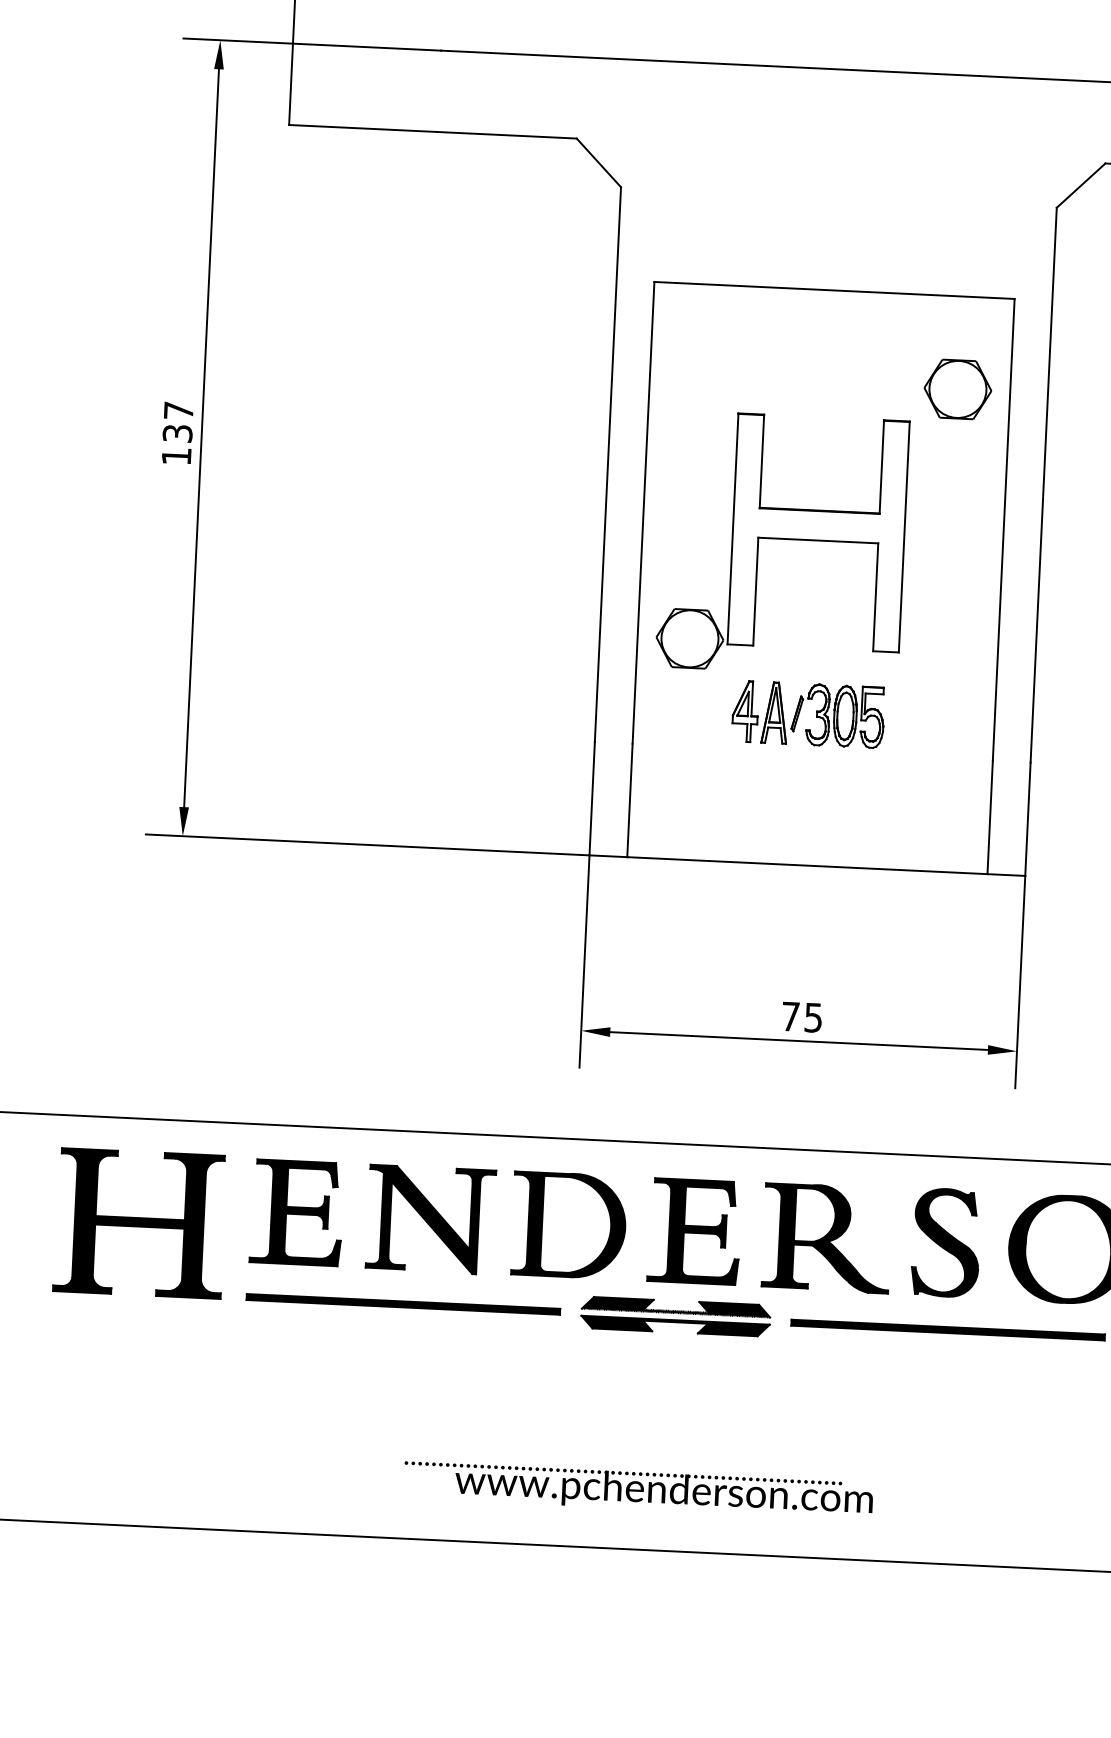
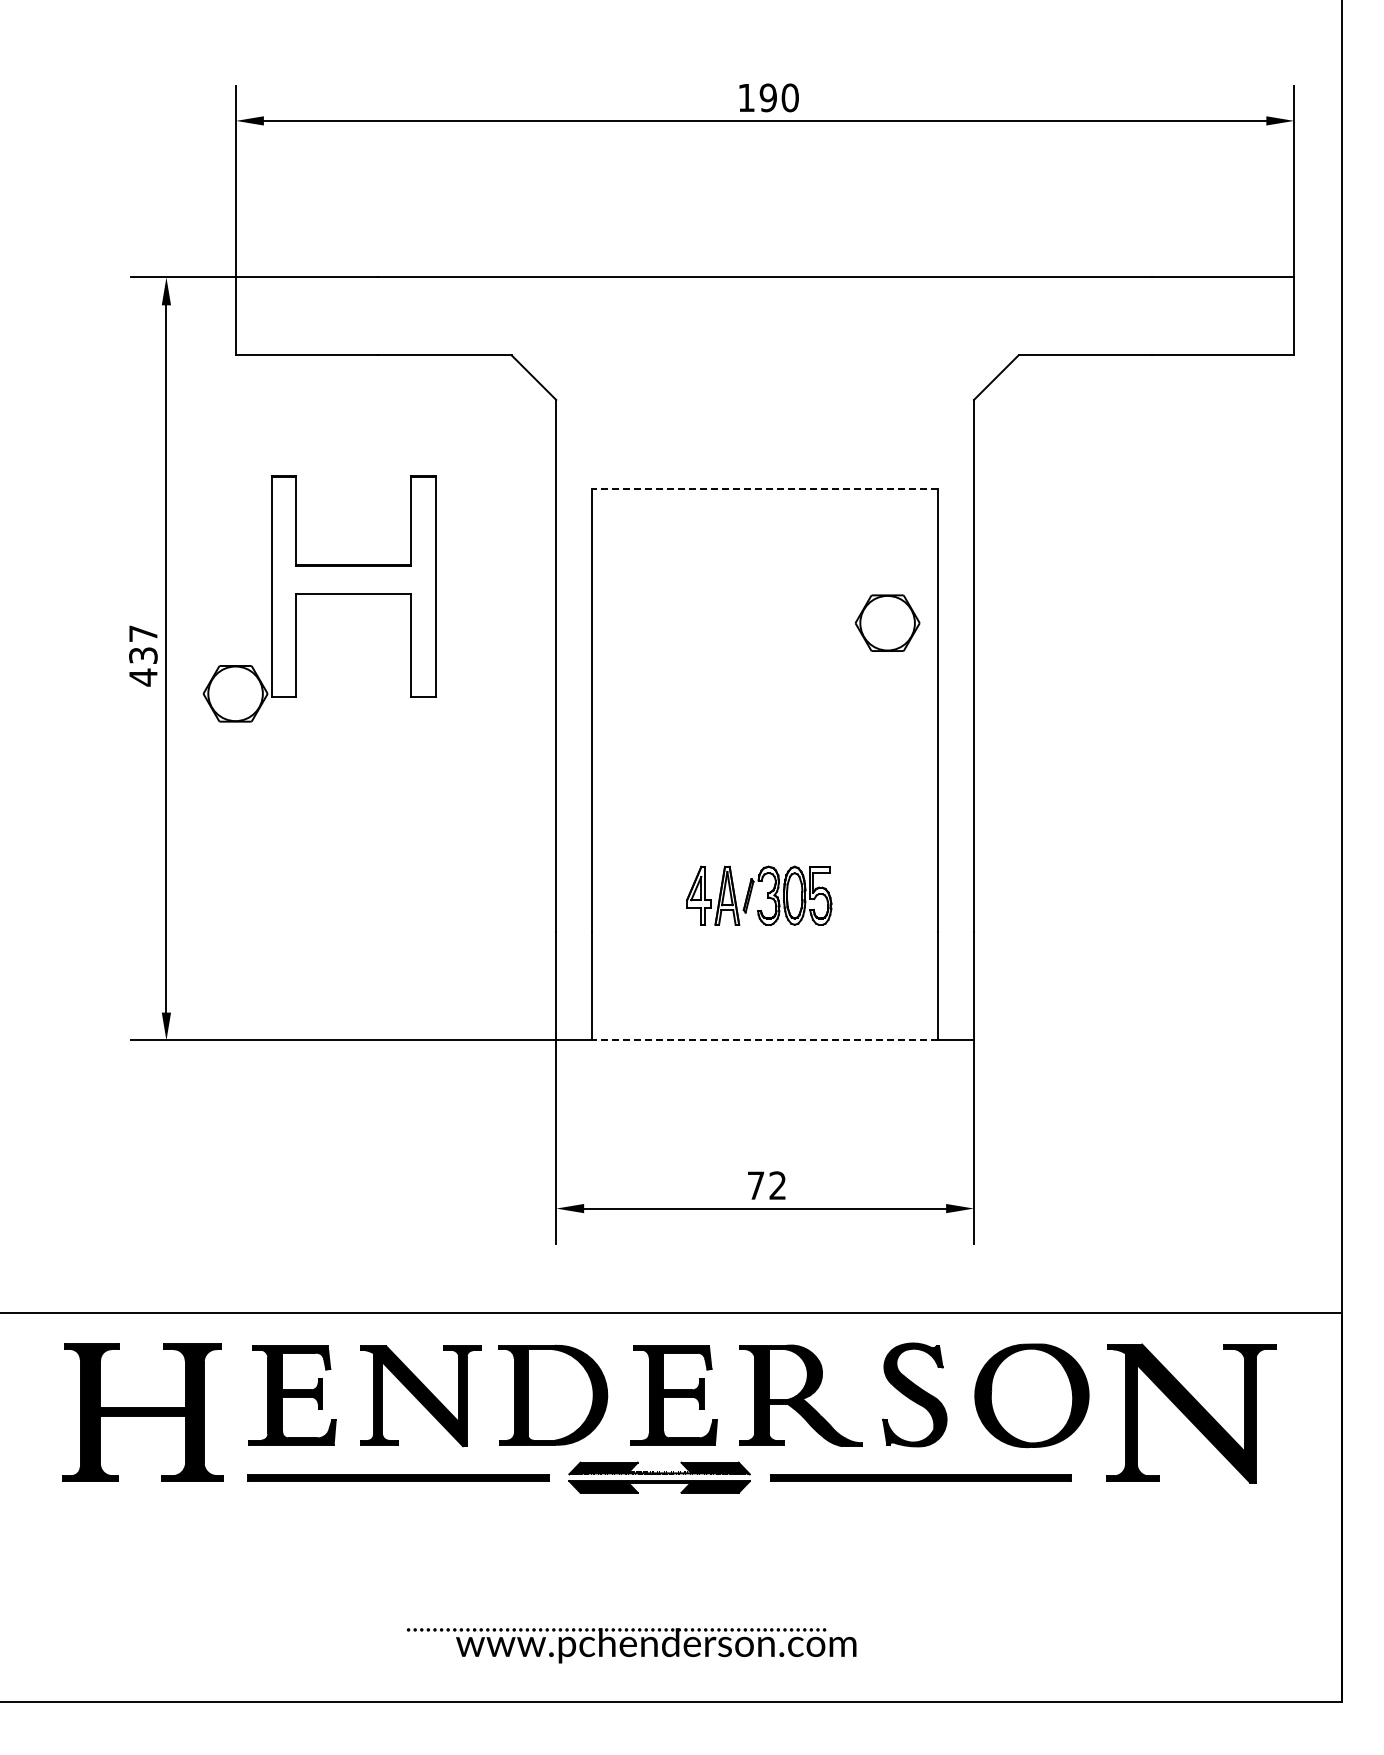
line: (834, 290) -> (765, 489), solid -> dashed
part: (957, 388) -> (887, 622), moved
text: (176, 456) -> (143, 677), 137 -> 437
part: (782, 543) -> (319, 598), moved
line: (807, 865) -> (765, 1040), solid -> dashed
text: (813, 1017) -> (777, 1185), 75 -> 72

